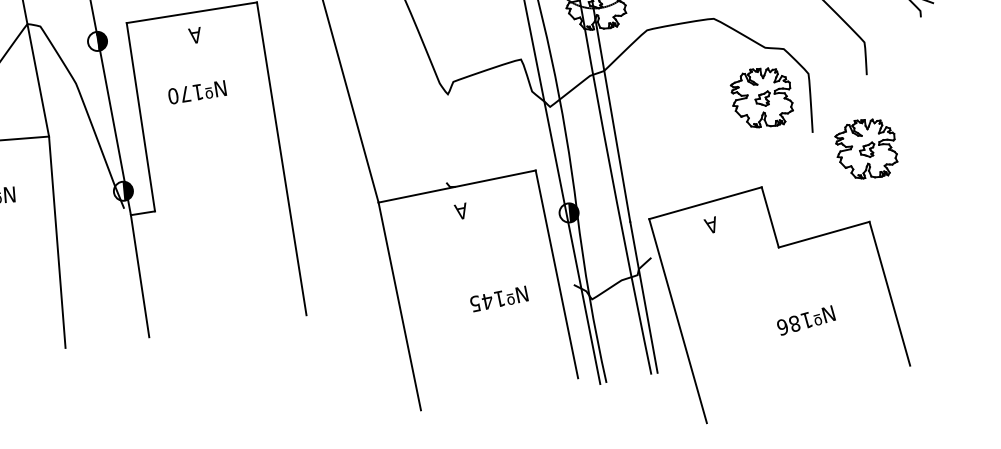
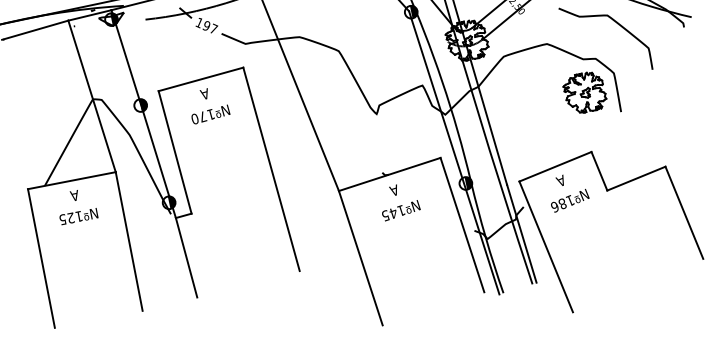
text: (197, 92) -> (210, 114), moved
part: (865, 148) -> (657, 118), removed
text: (499, 298) -> (401, 210), moved
text: (807, 320) -> (570, 200), moved

